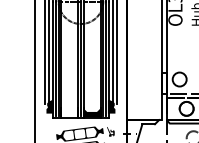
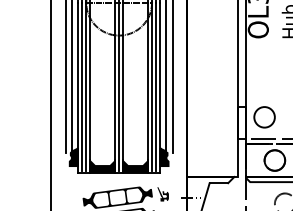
fill: (69, 112) -> (102, 165), added

